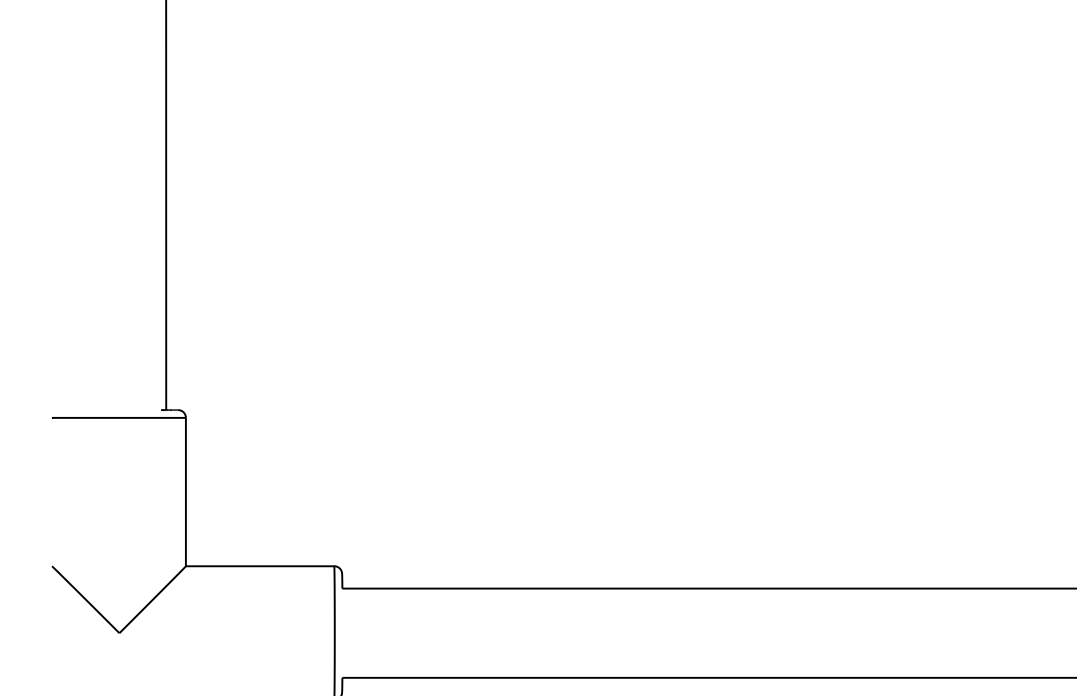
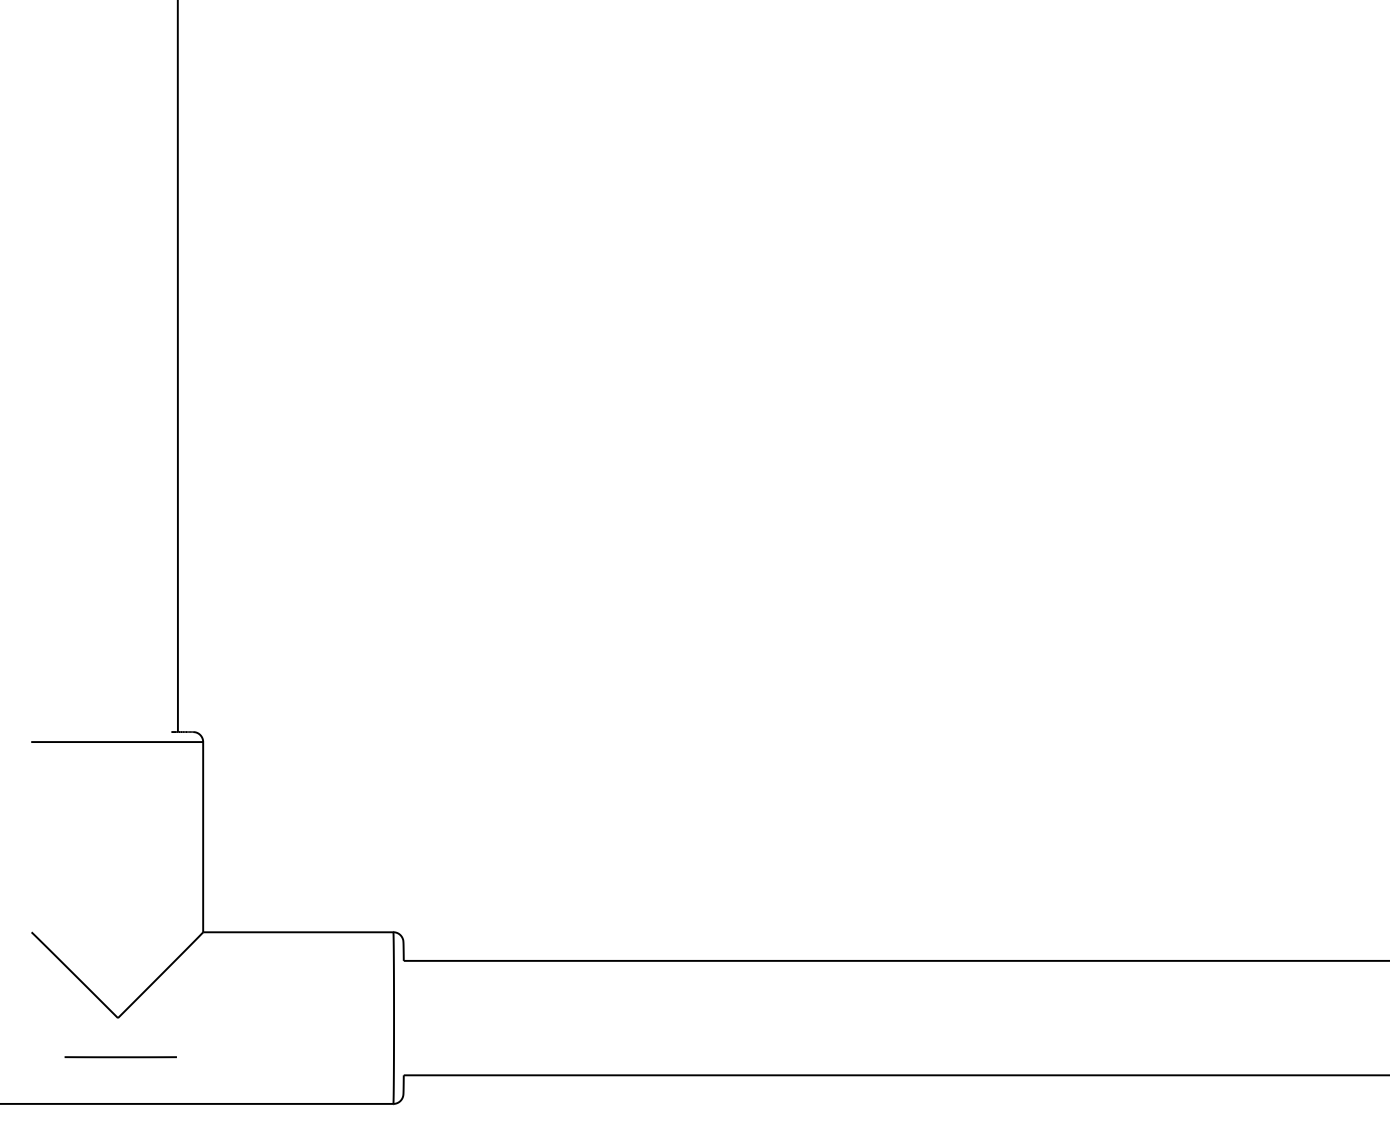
line: (121, 663) -> (120, 1057), added

